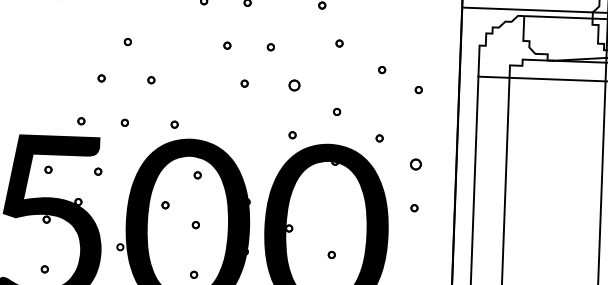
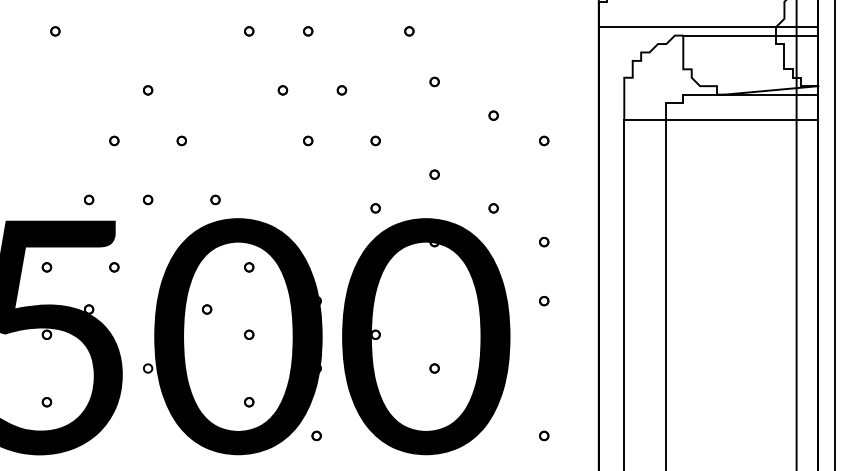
part: (294, 85) -> (375, 140), size x0.62
part: (416, 164) -> (544, 242), size x0.62

